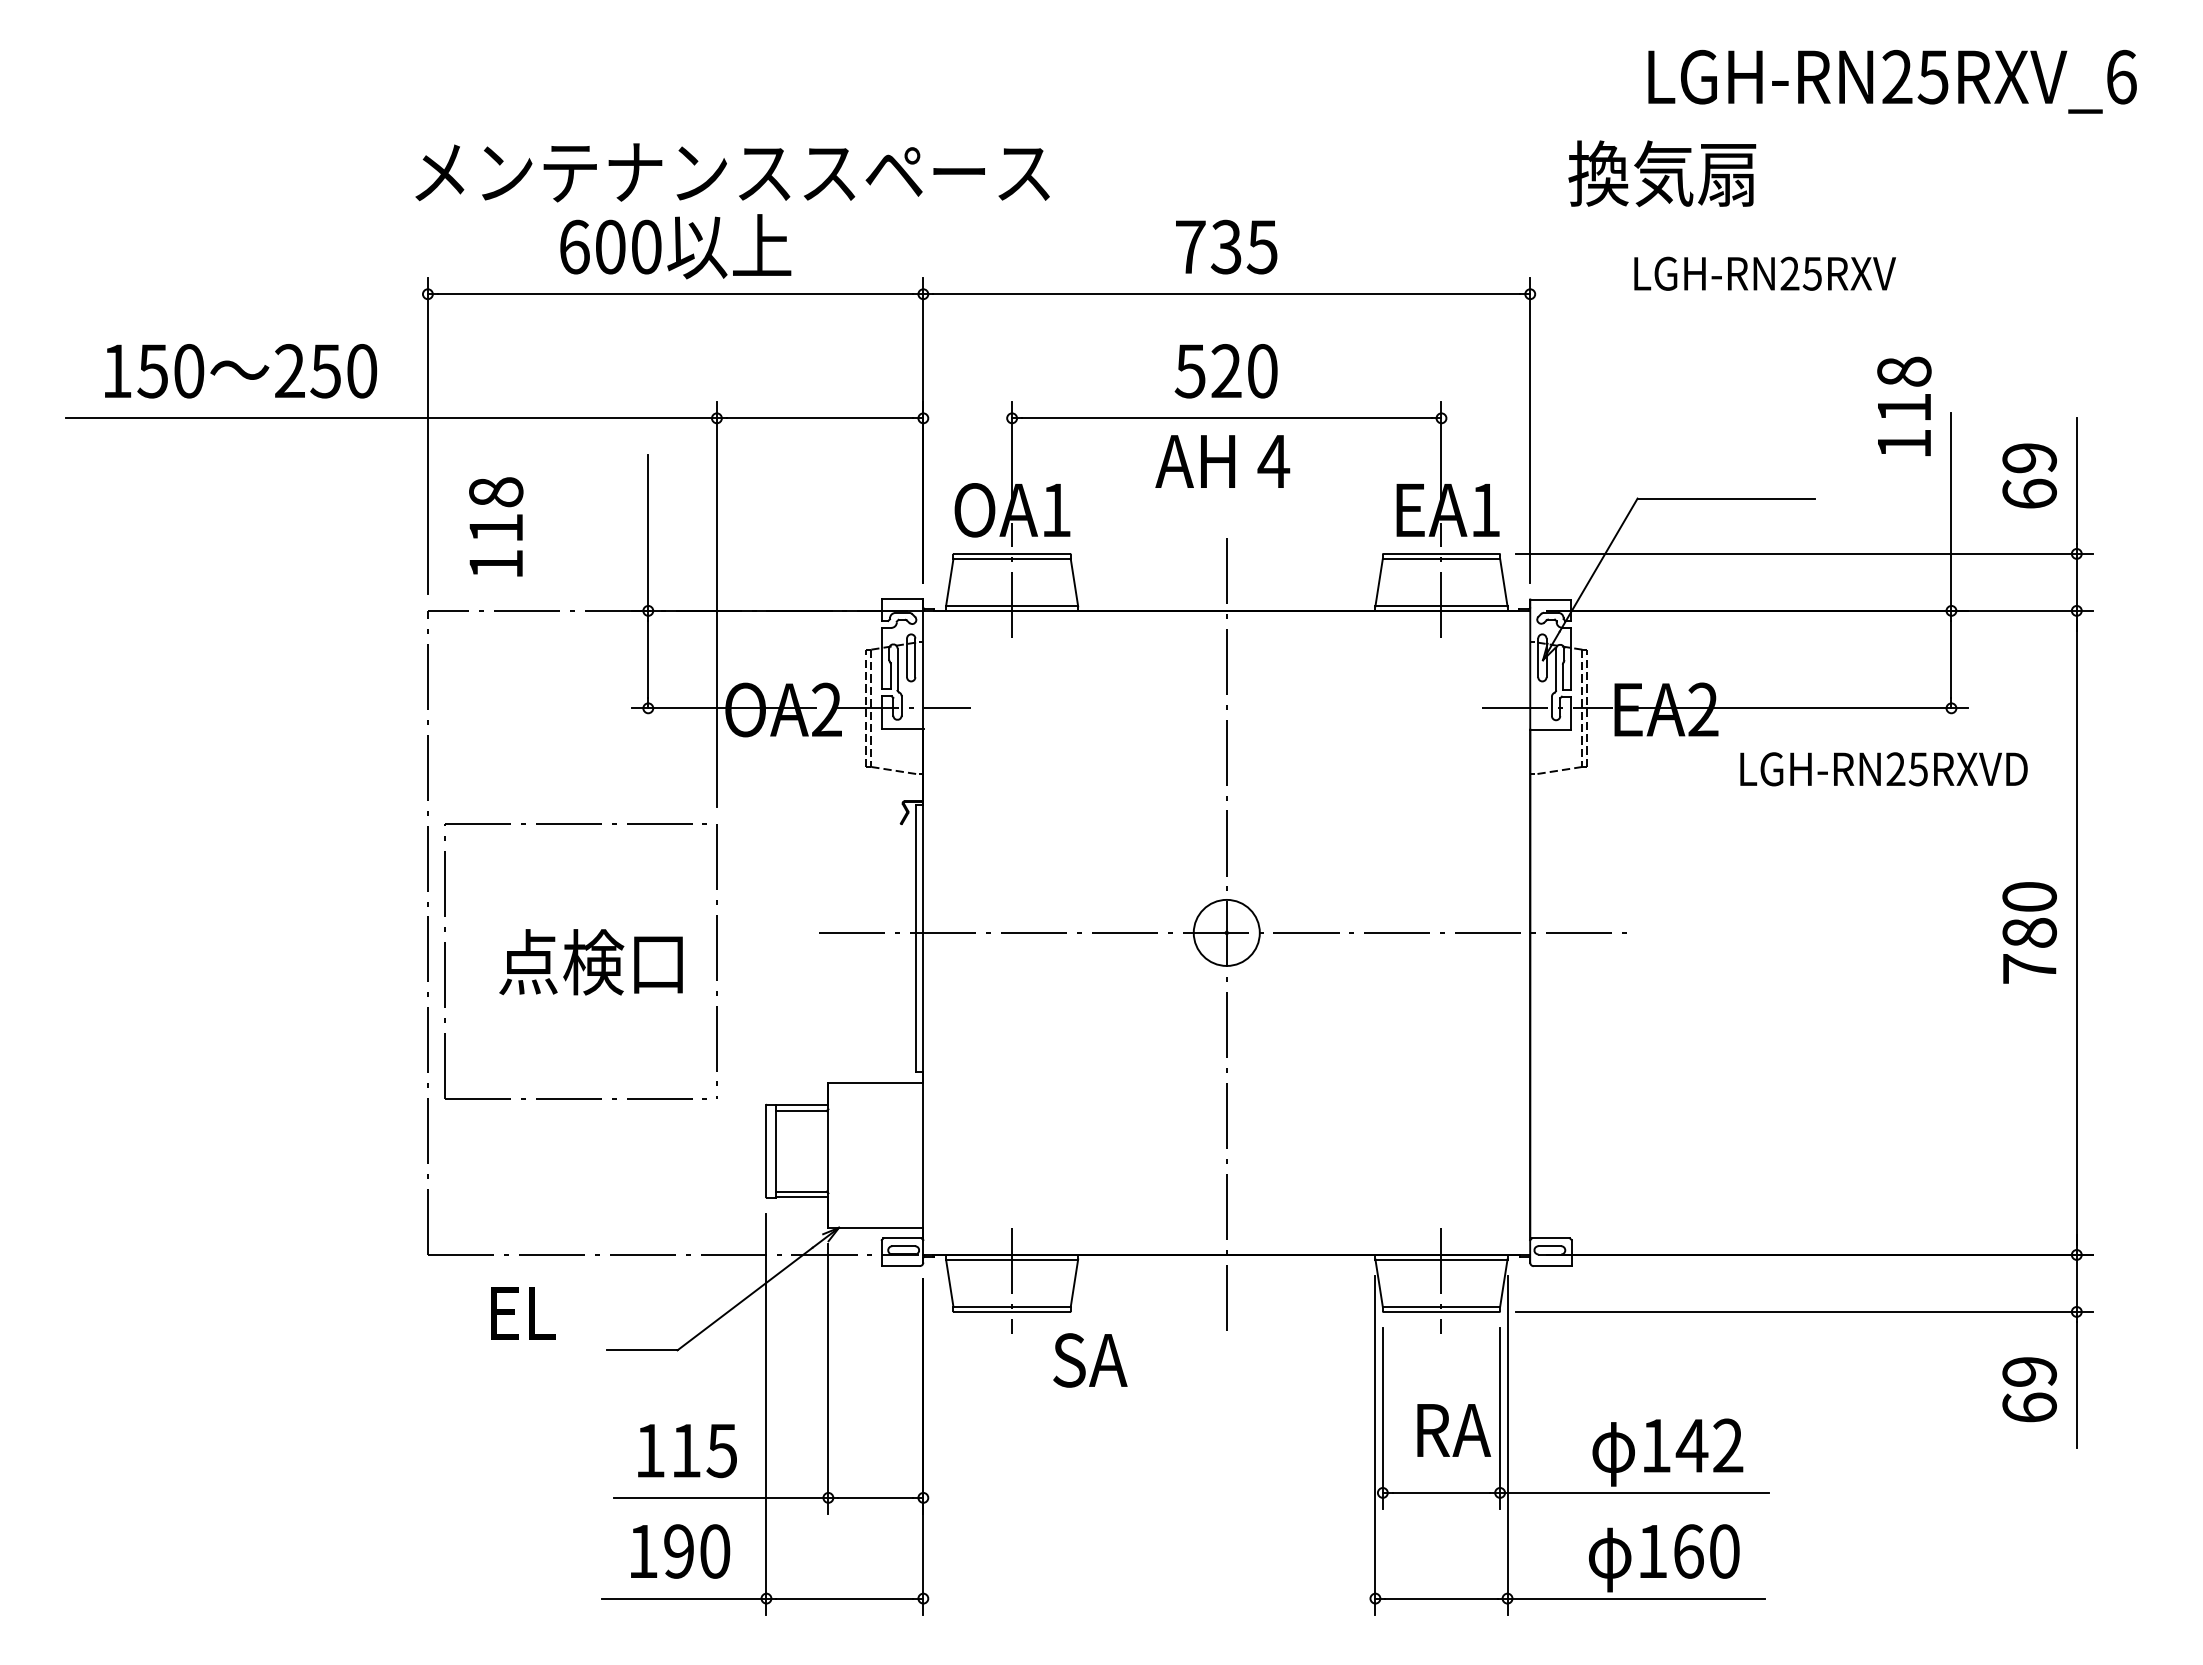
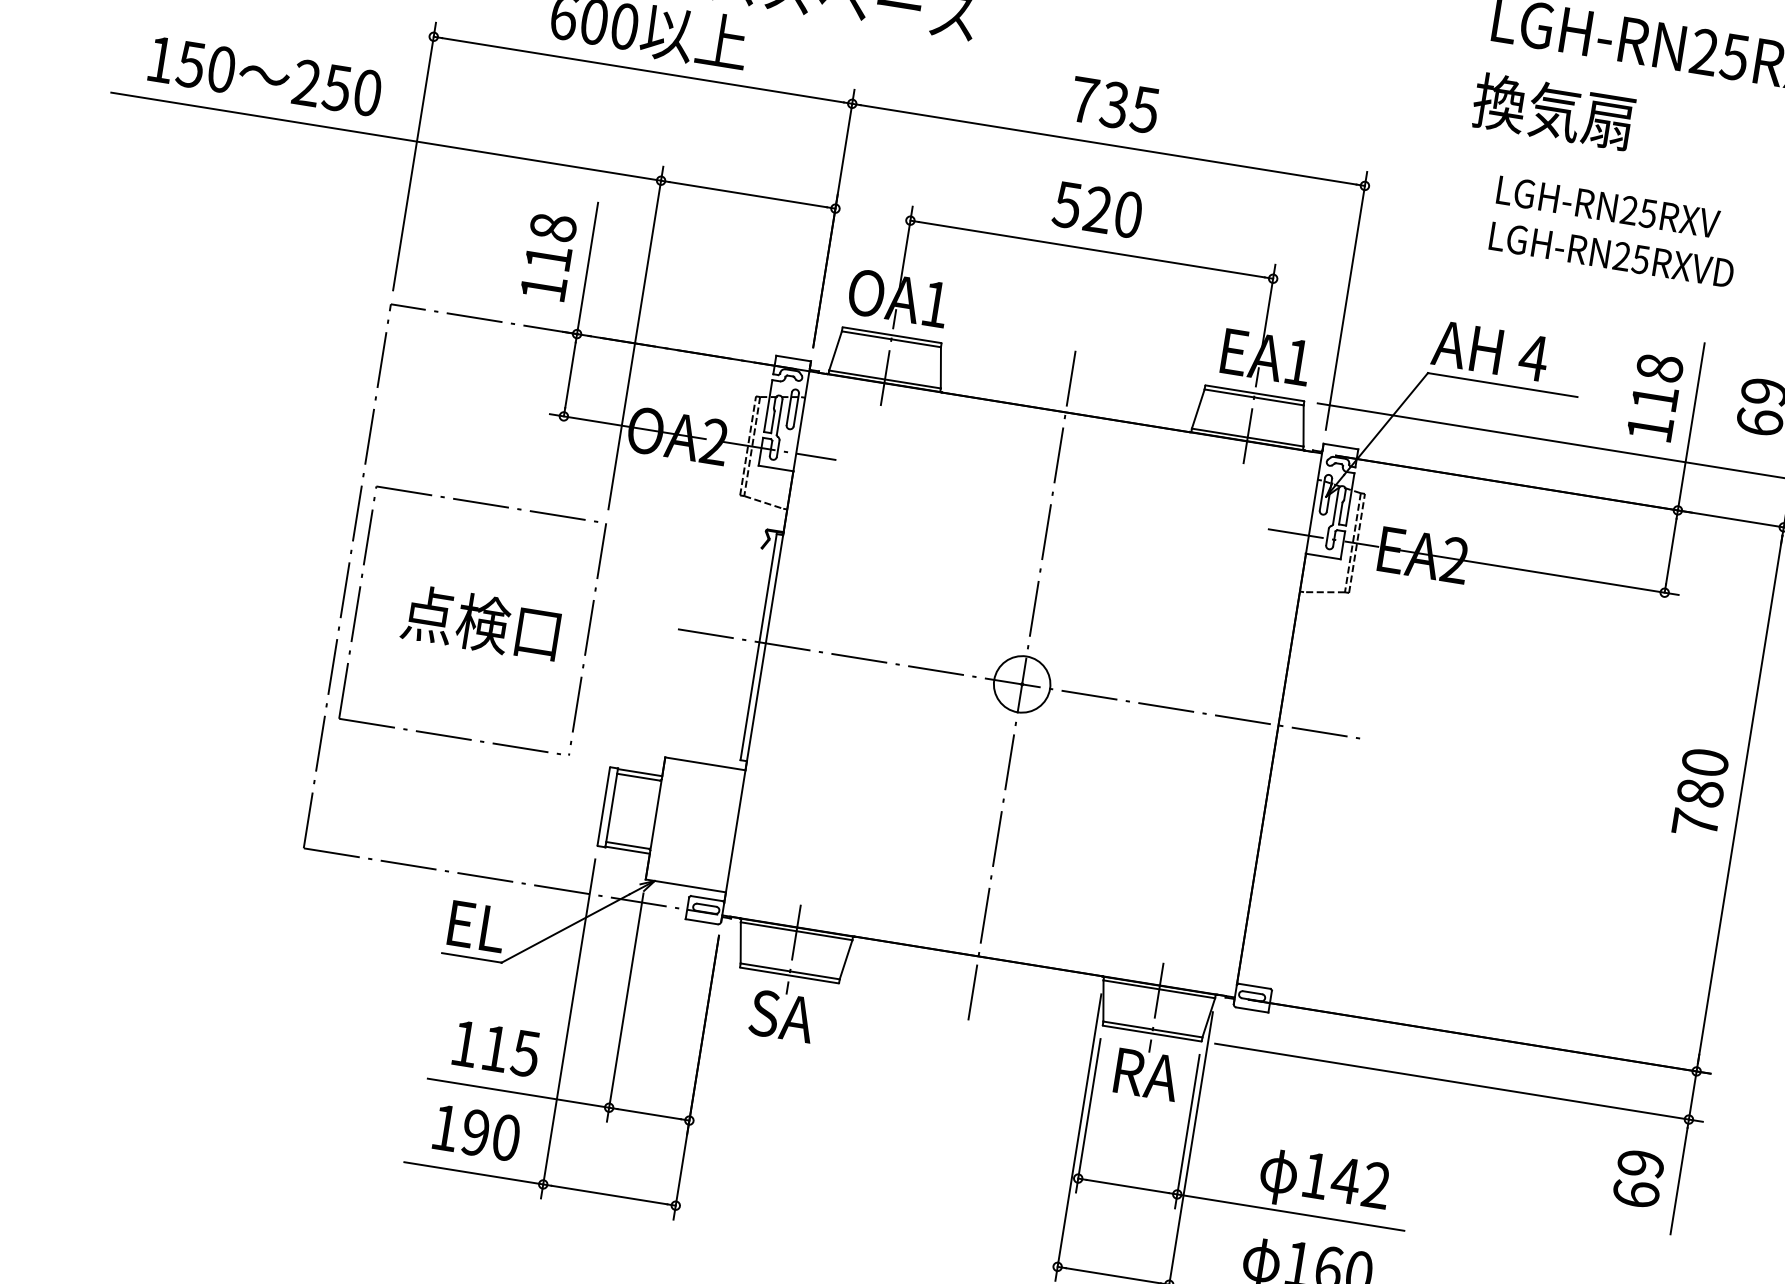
text: (1662, 173) -> (1553, 111), moved
text: (1764, 273) -> (1607, 206), moved
text: (1904, 405) -> (1655, 396), moved
text: (1222, 461) -> (1490, 350), moved
text: (496, 526) -> (548, 256), moved
text: (1883, 769) -> (1611, 255), moved
text: (523, 1313) -> (477, 926), moved
text: (1090, 1360) -> (782, 1016), moved
text: (1454, 1430) -> (1147, 1074), moved

